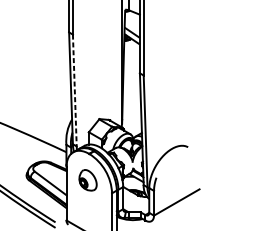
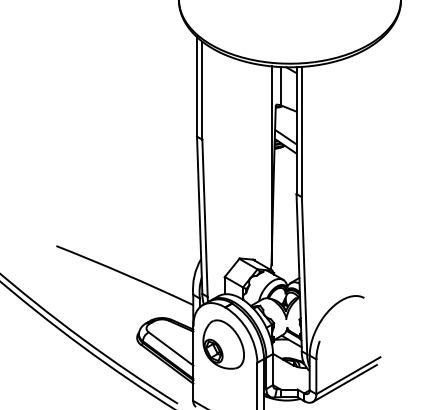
line: (75, 90) -> (205, 218), dashed -> solid
part: (87, 180) -> (223, 344), size x1.67
line: (174, 208) -> (344, 383), added

